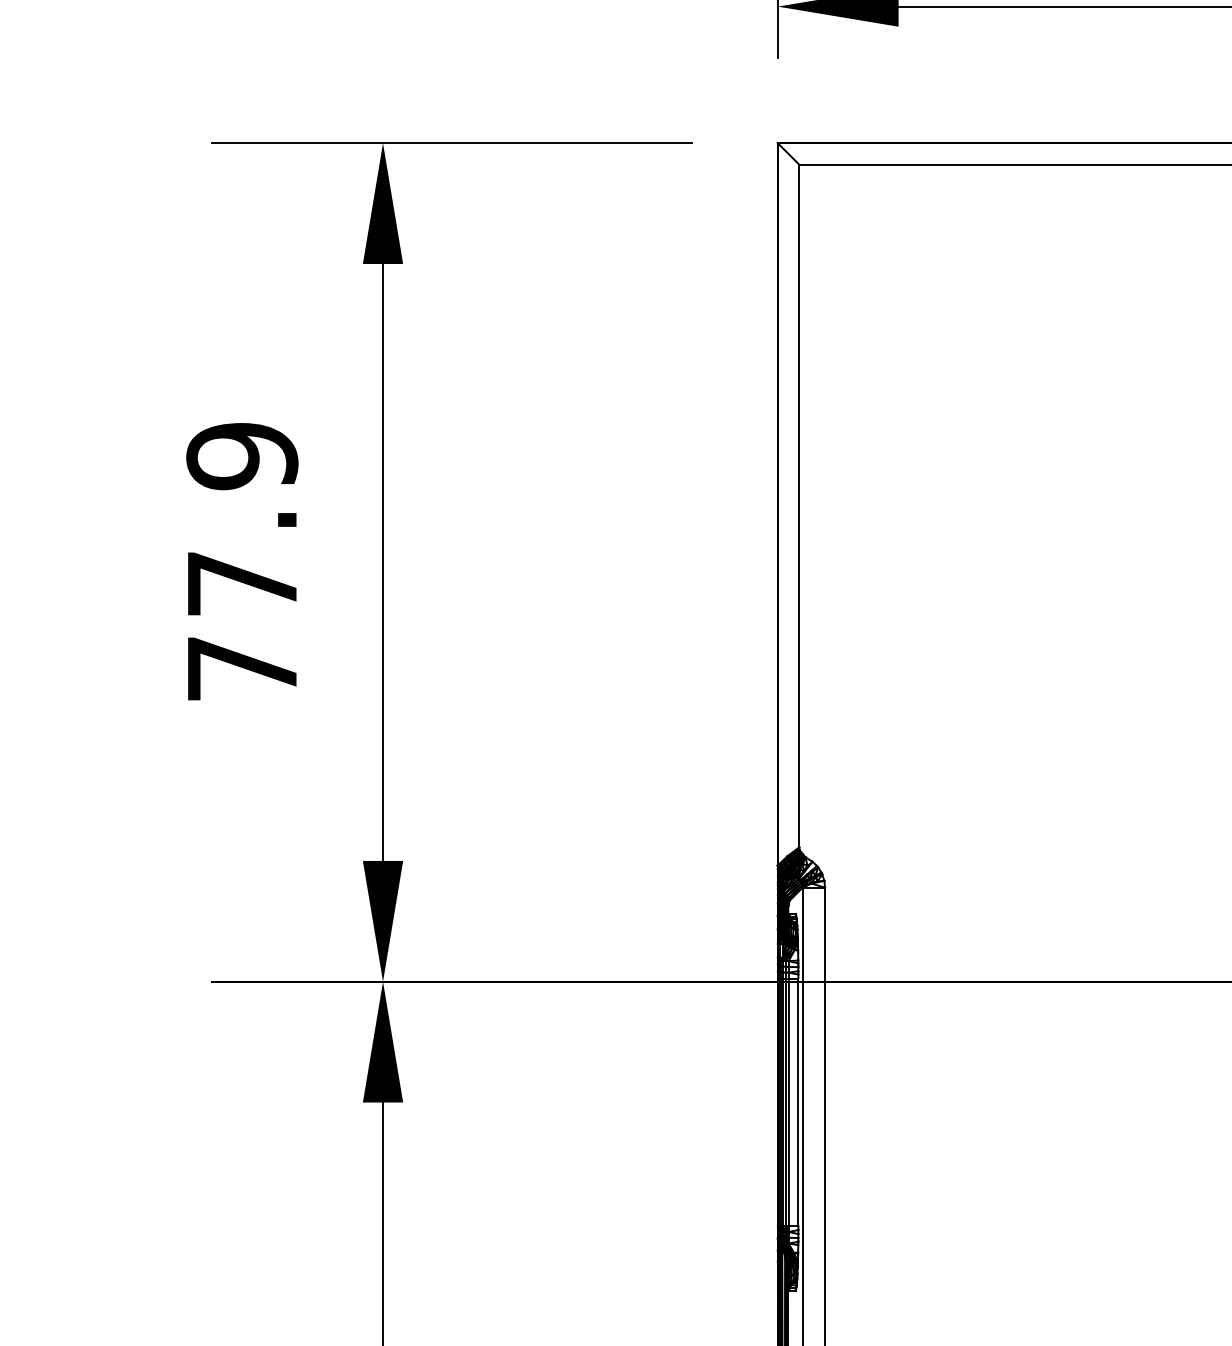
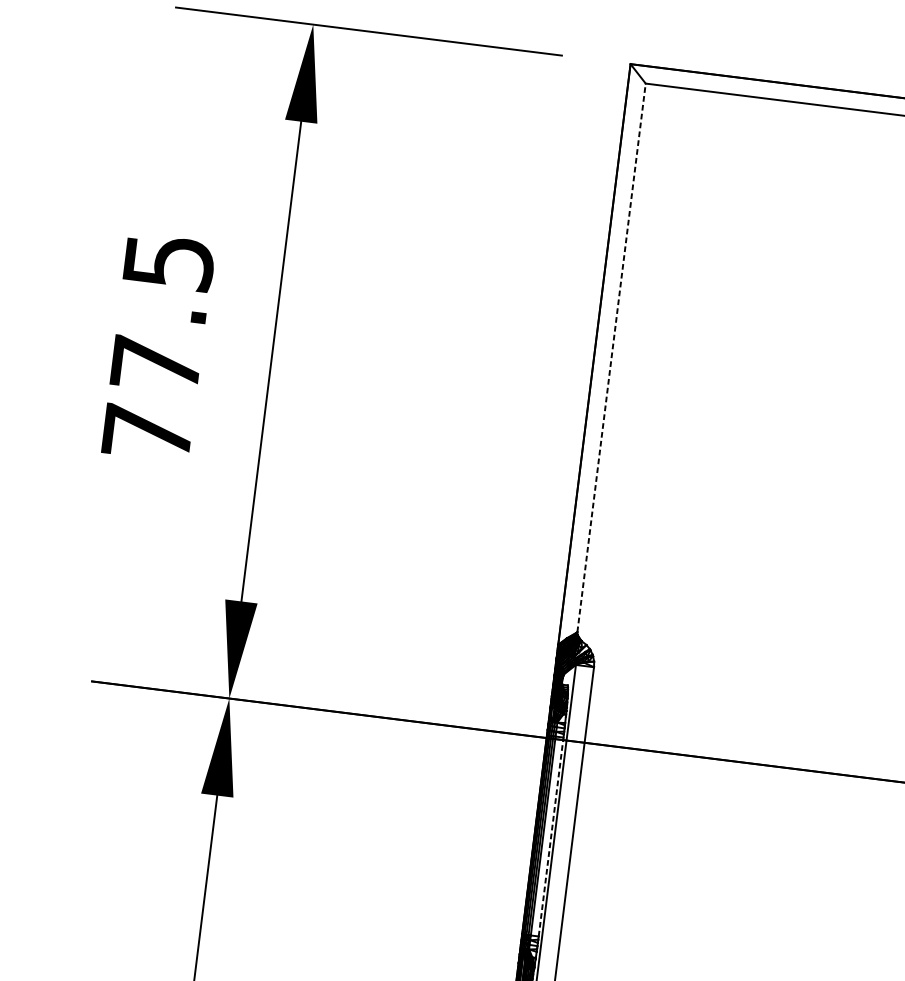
text: (242, 456) -> (168, 262), 77.9 -> 77.5
line: (799, 505) -> (611, 357), solid -> dashed
line: (798, 1102) -> (551, 837), solid -> dashed

